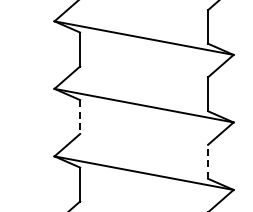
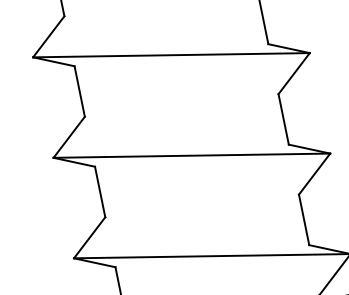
line: (80, 117) -> (100, 192), dashed -> solid
line: (208, 161) -> (304, 219), dashed -> solid

